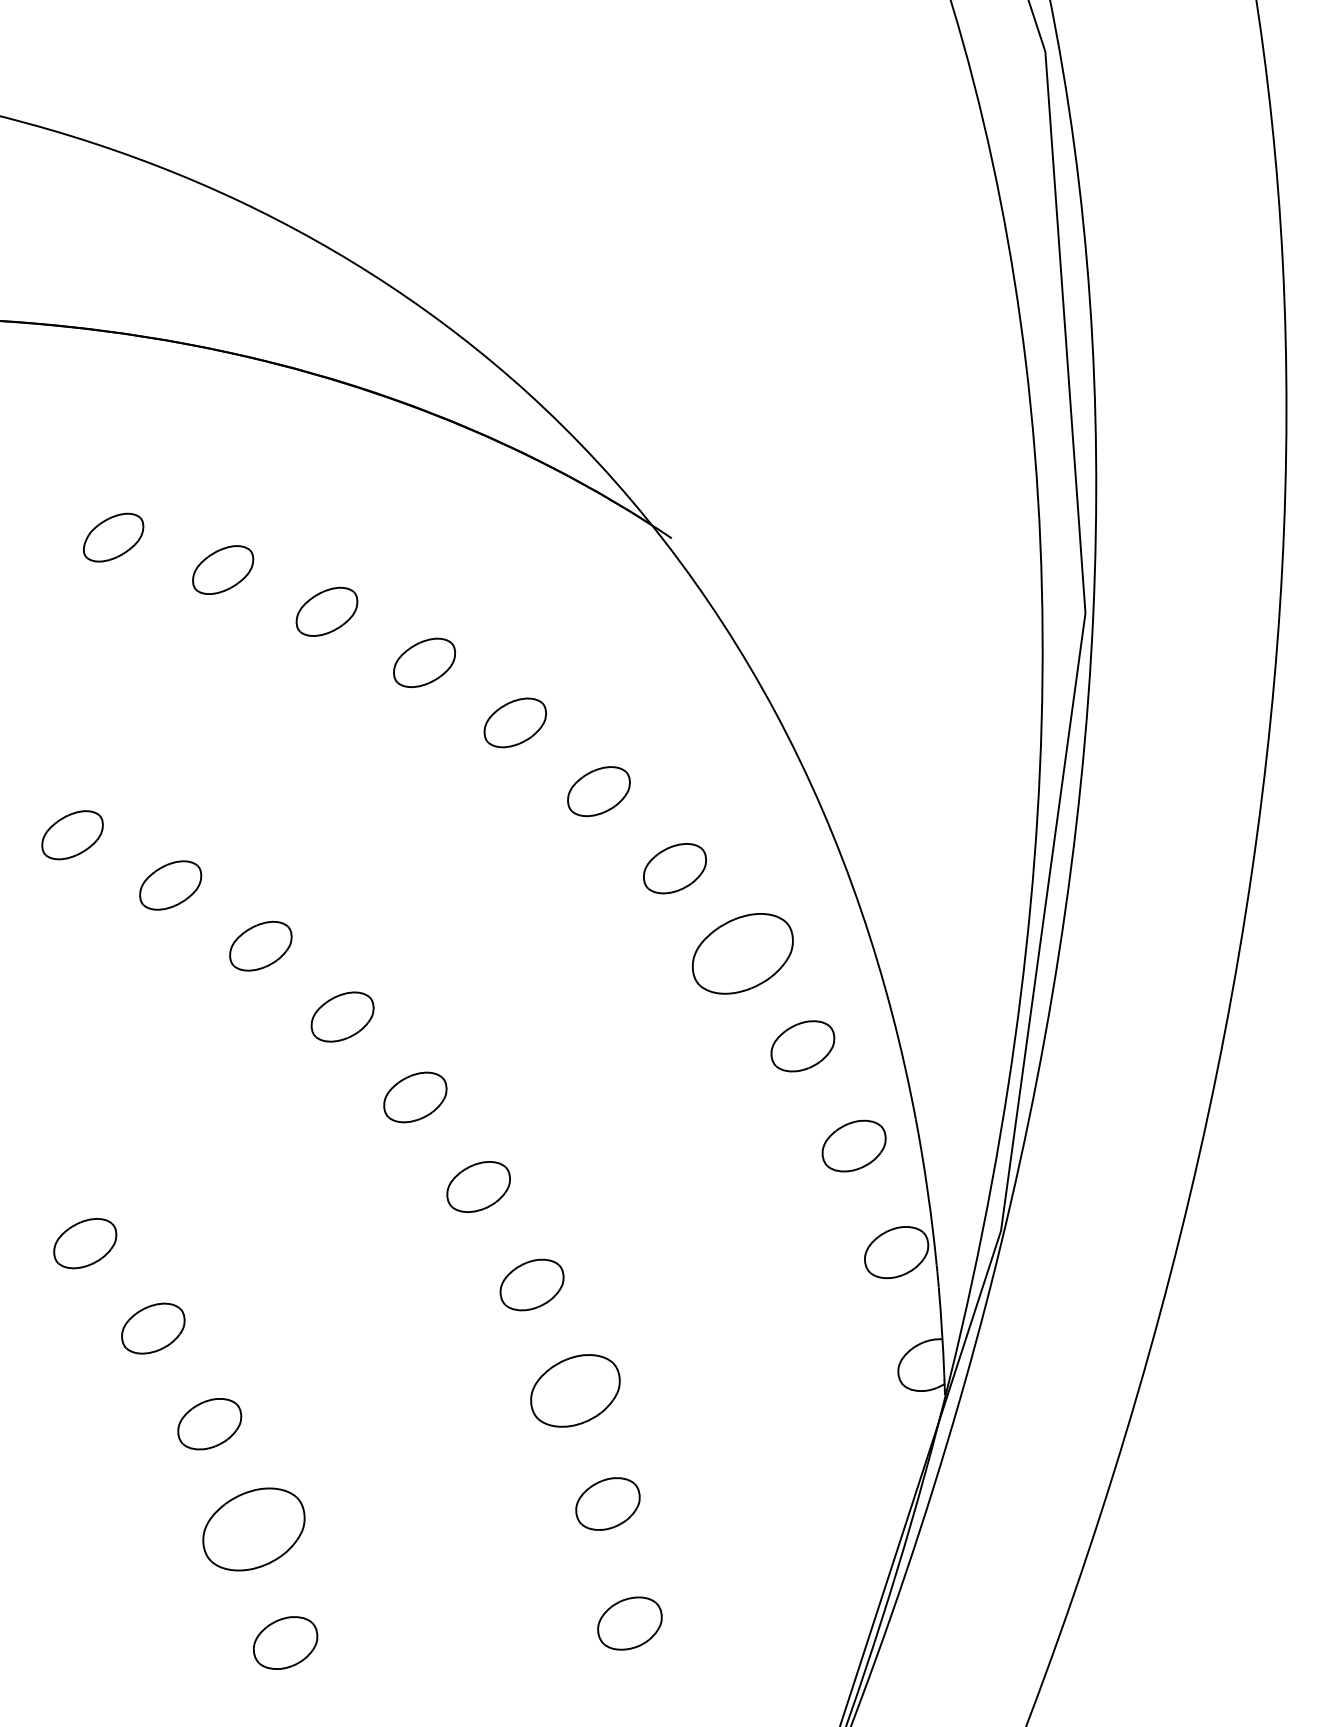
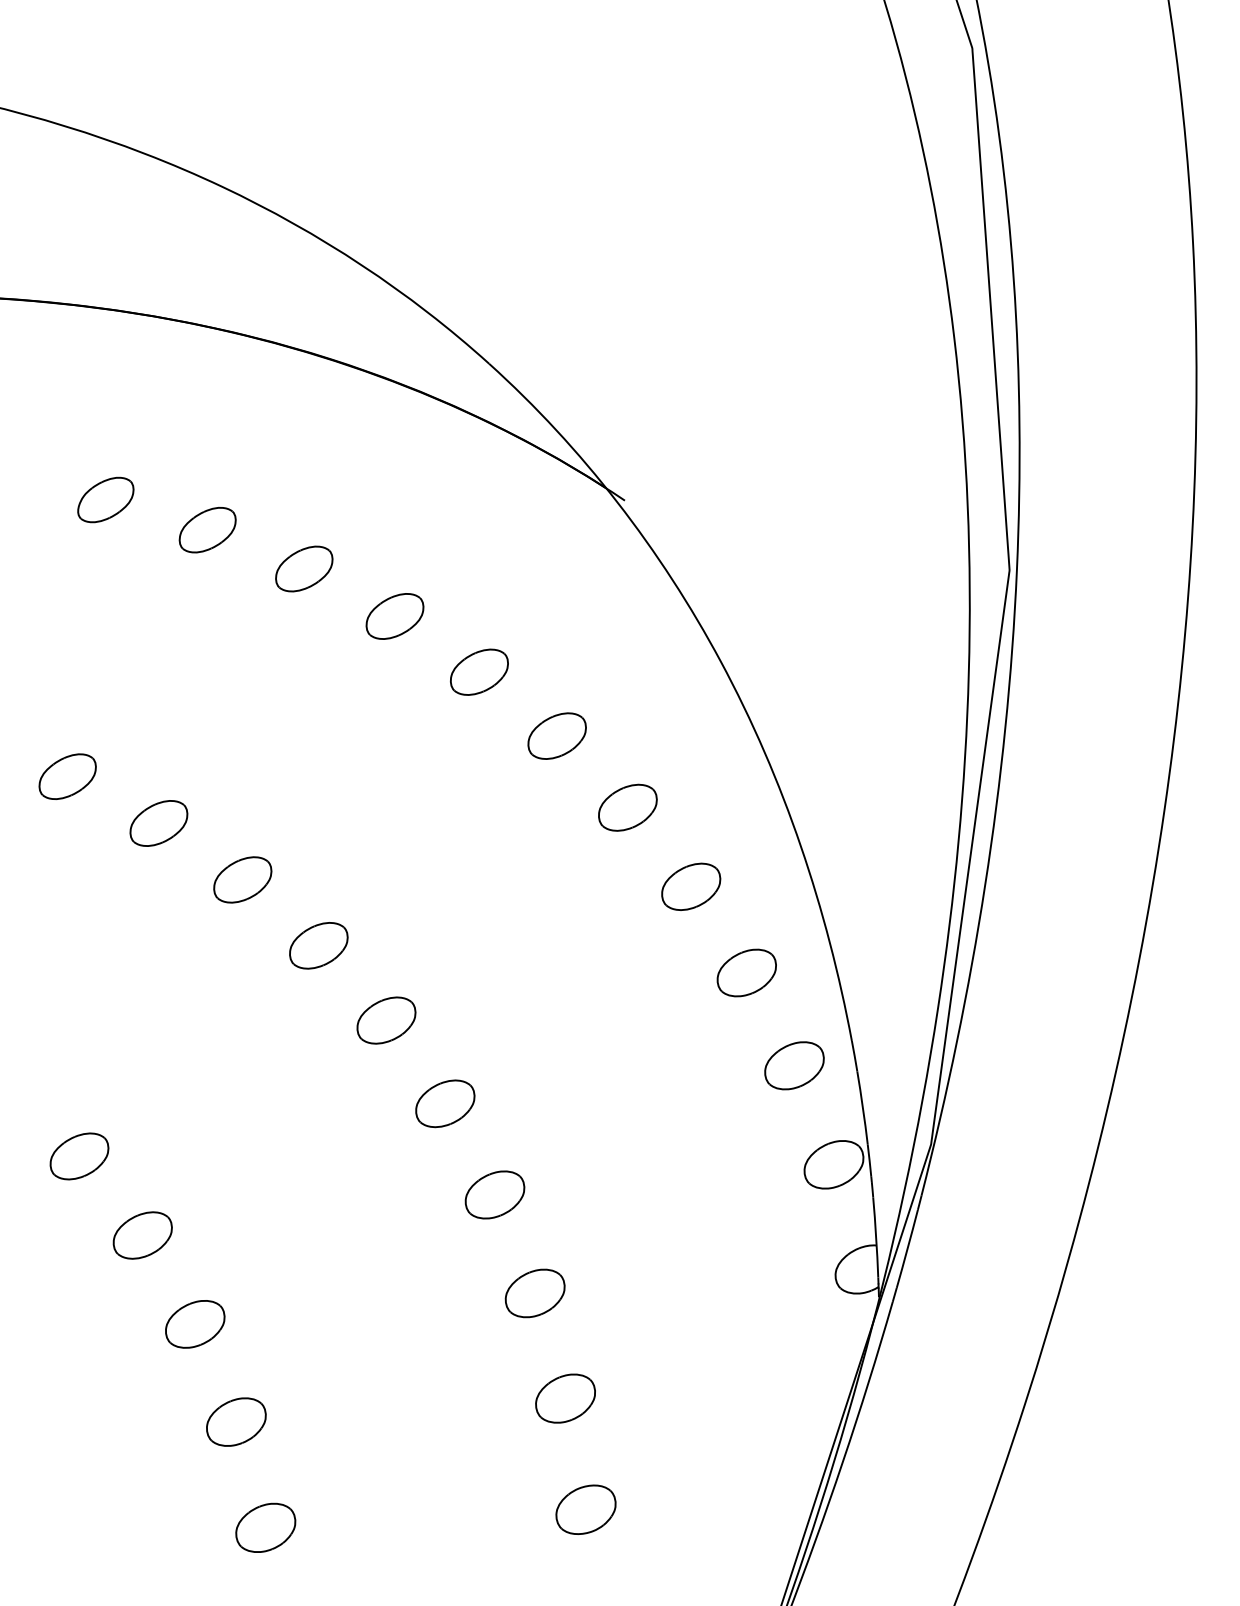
part: (743, 953) -> (691, 886), size x0.62
part: (574, 1390) -> (534, 1293), size x0.71
part: (253, 1528) -> (235, 1421), size x0.62

